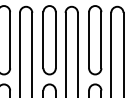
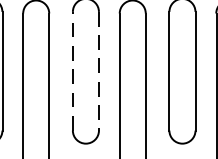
line: (43, 39) -> (72, 69), solid -> dashed
line: (55, 40) -> (98, 71), solid -> dashed

